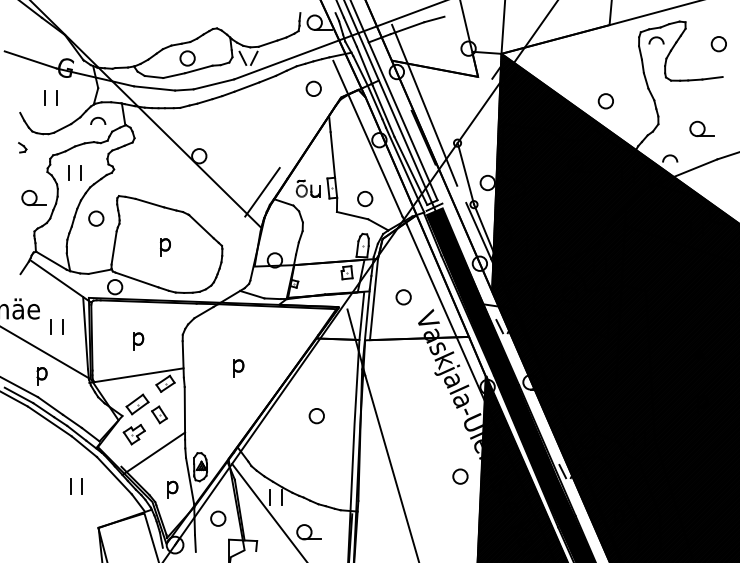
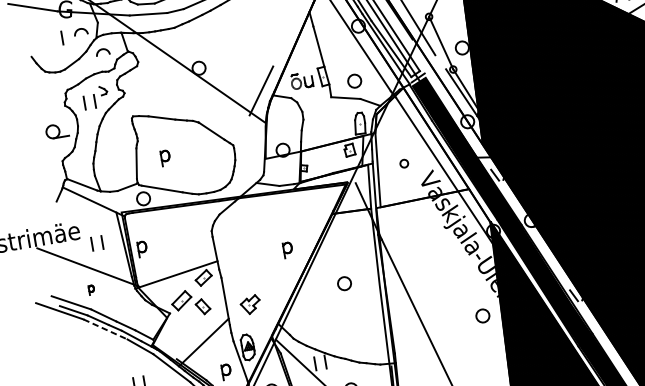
arc: (78, 92) -> (80, 29), added
line: (44, 97) -> (51, 39), removed
part: (22, 147) -> (103, 90), moved
circle: (96, 218) -> (116, 139), removed
part: (165, 247) -> (165, 158), moved
circle: (403, 297) -> (404, 163), size x0.6
part: (138, 341) -> (142, 249), moved
part: (238, 368) -> (287, 250), moved
part: (41, 376) -> (91, 290), size x0.6
line: (49, 421) -> (105, 329), solid -> dashed
part: (133, 434) -> (249, 304), moved

